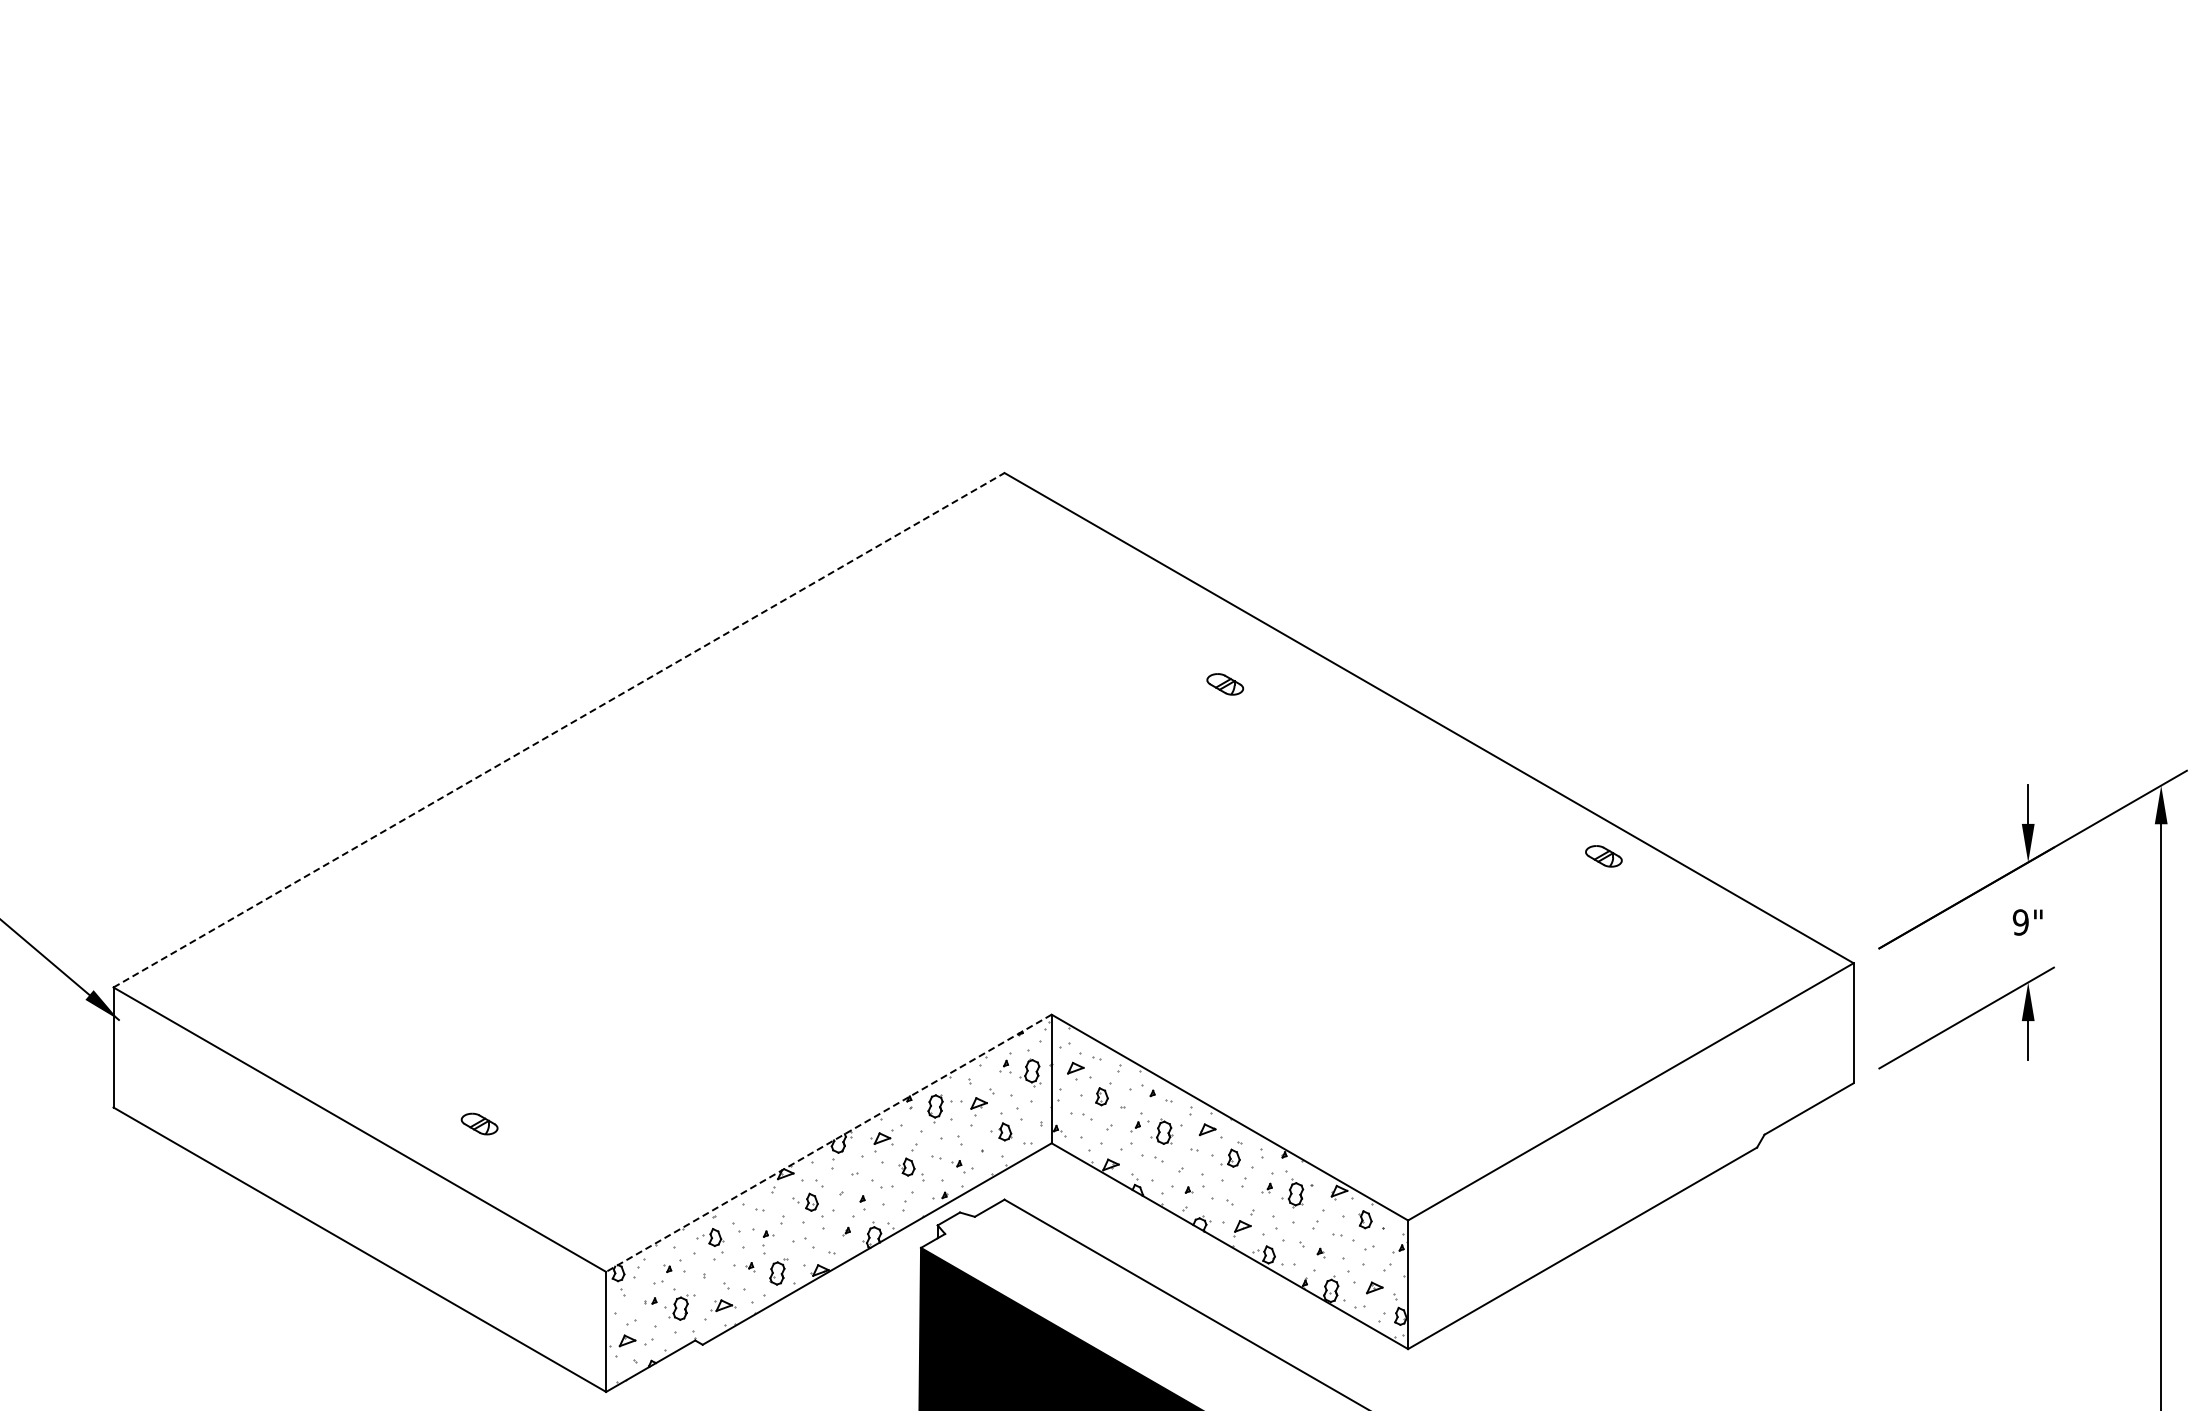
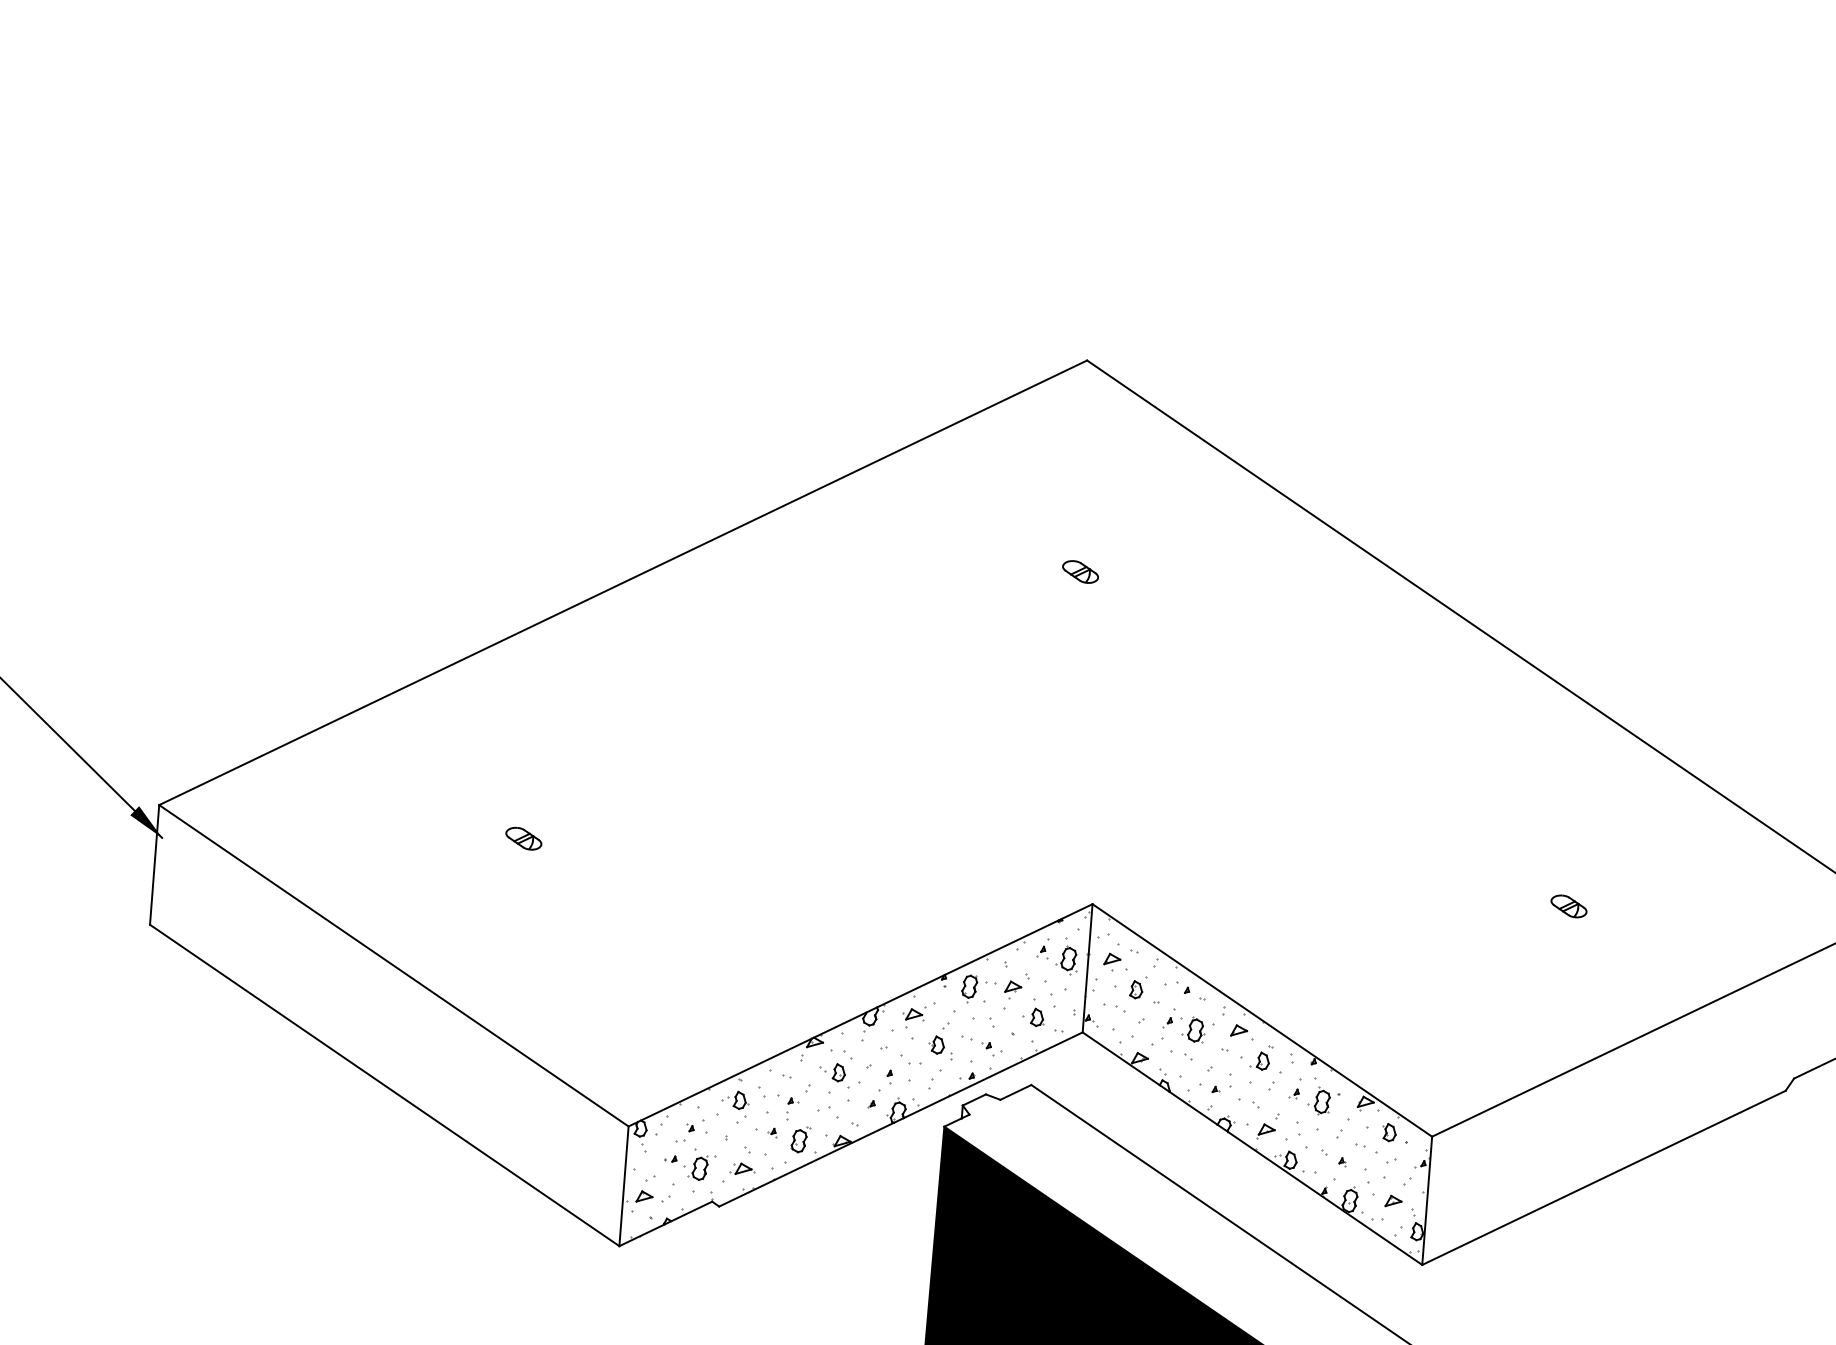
part: (1225, 684) -> (1080, 572), moved
line: (559, 730) -> (623, 583), dashed -> solid
part: (1603, 856) -> (1568, 906), moved
part: (479, 1123) -> (523, 838), moved
line: (828, 1143) -> (860, 1015), dashed -> solid

